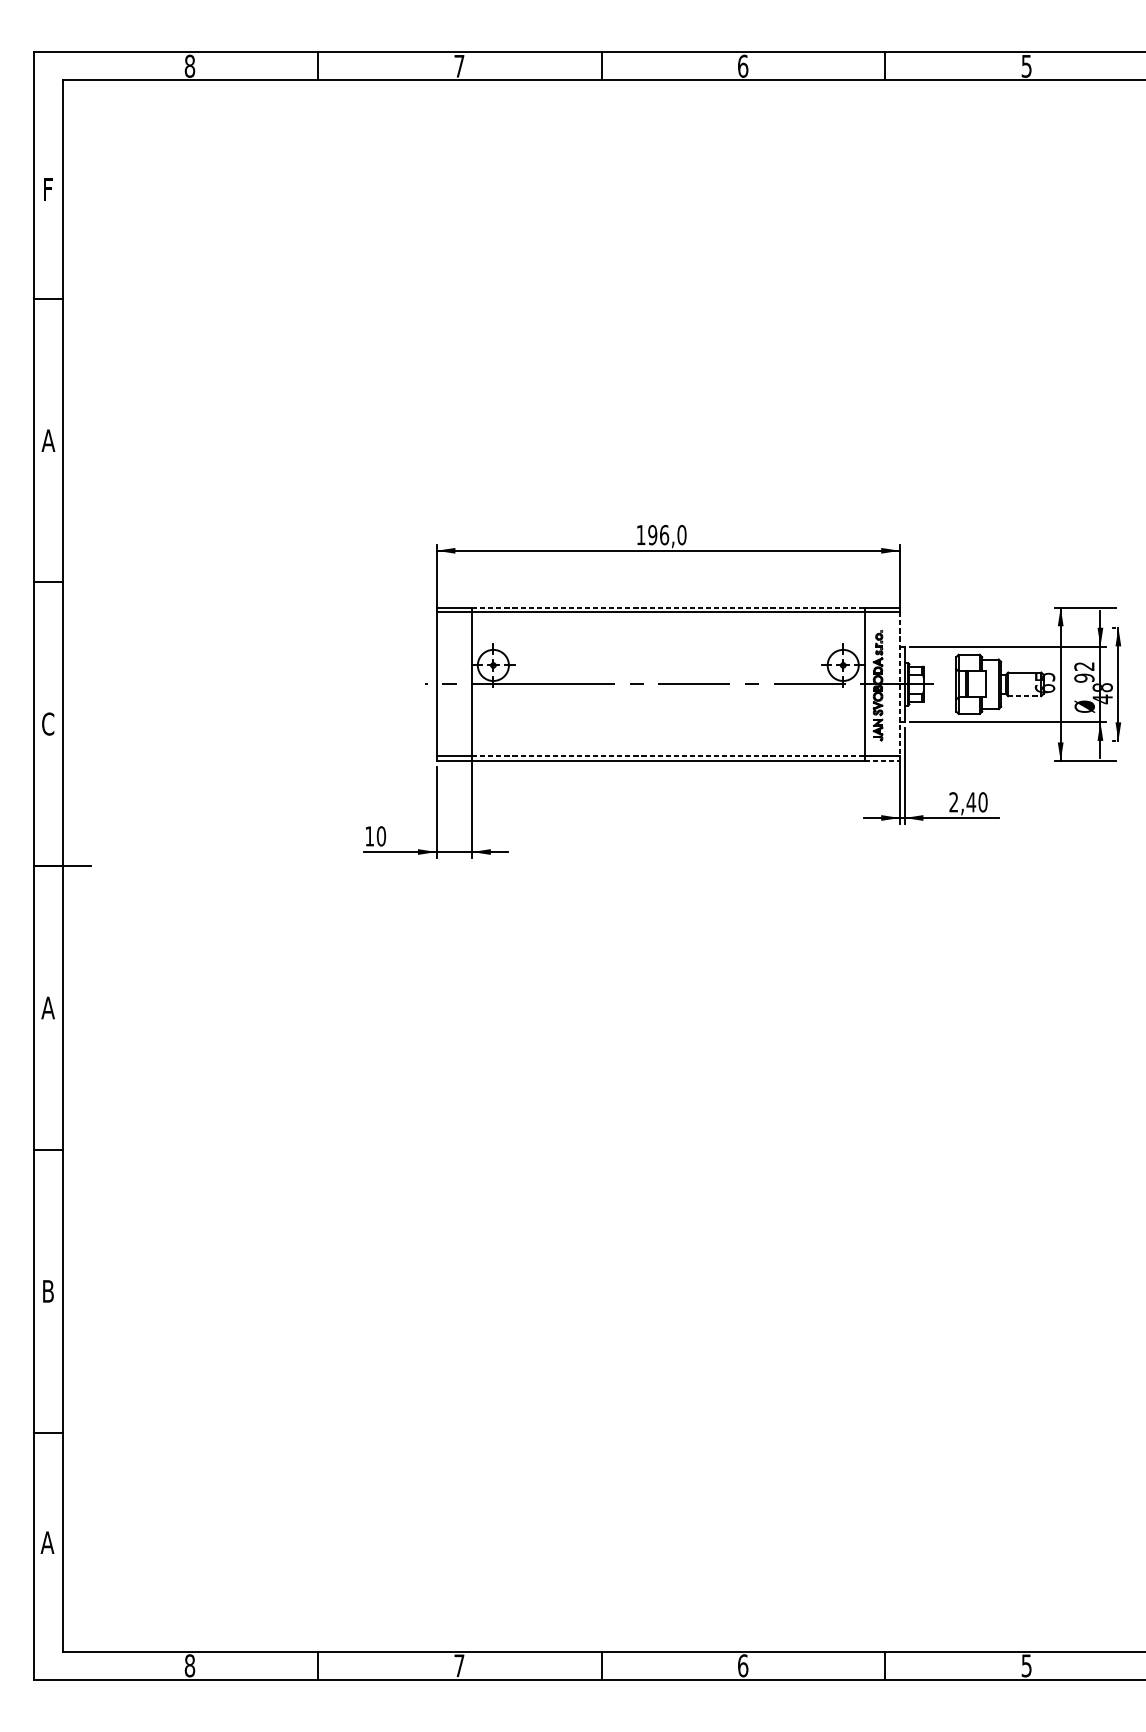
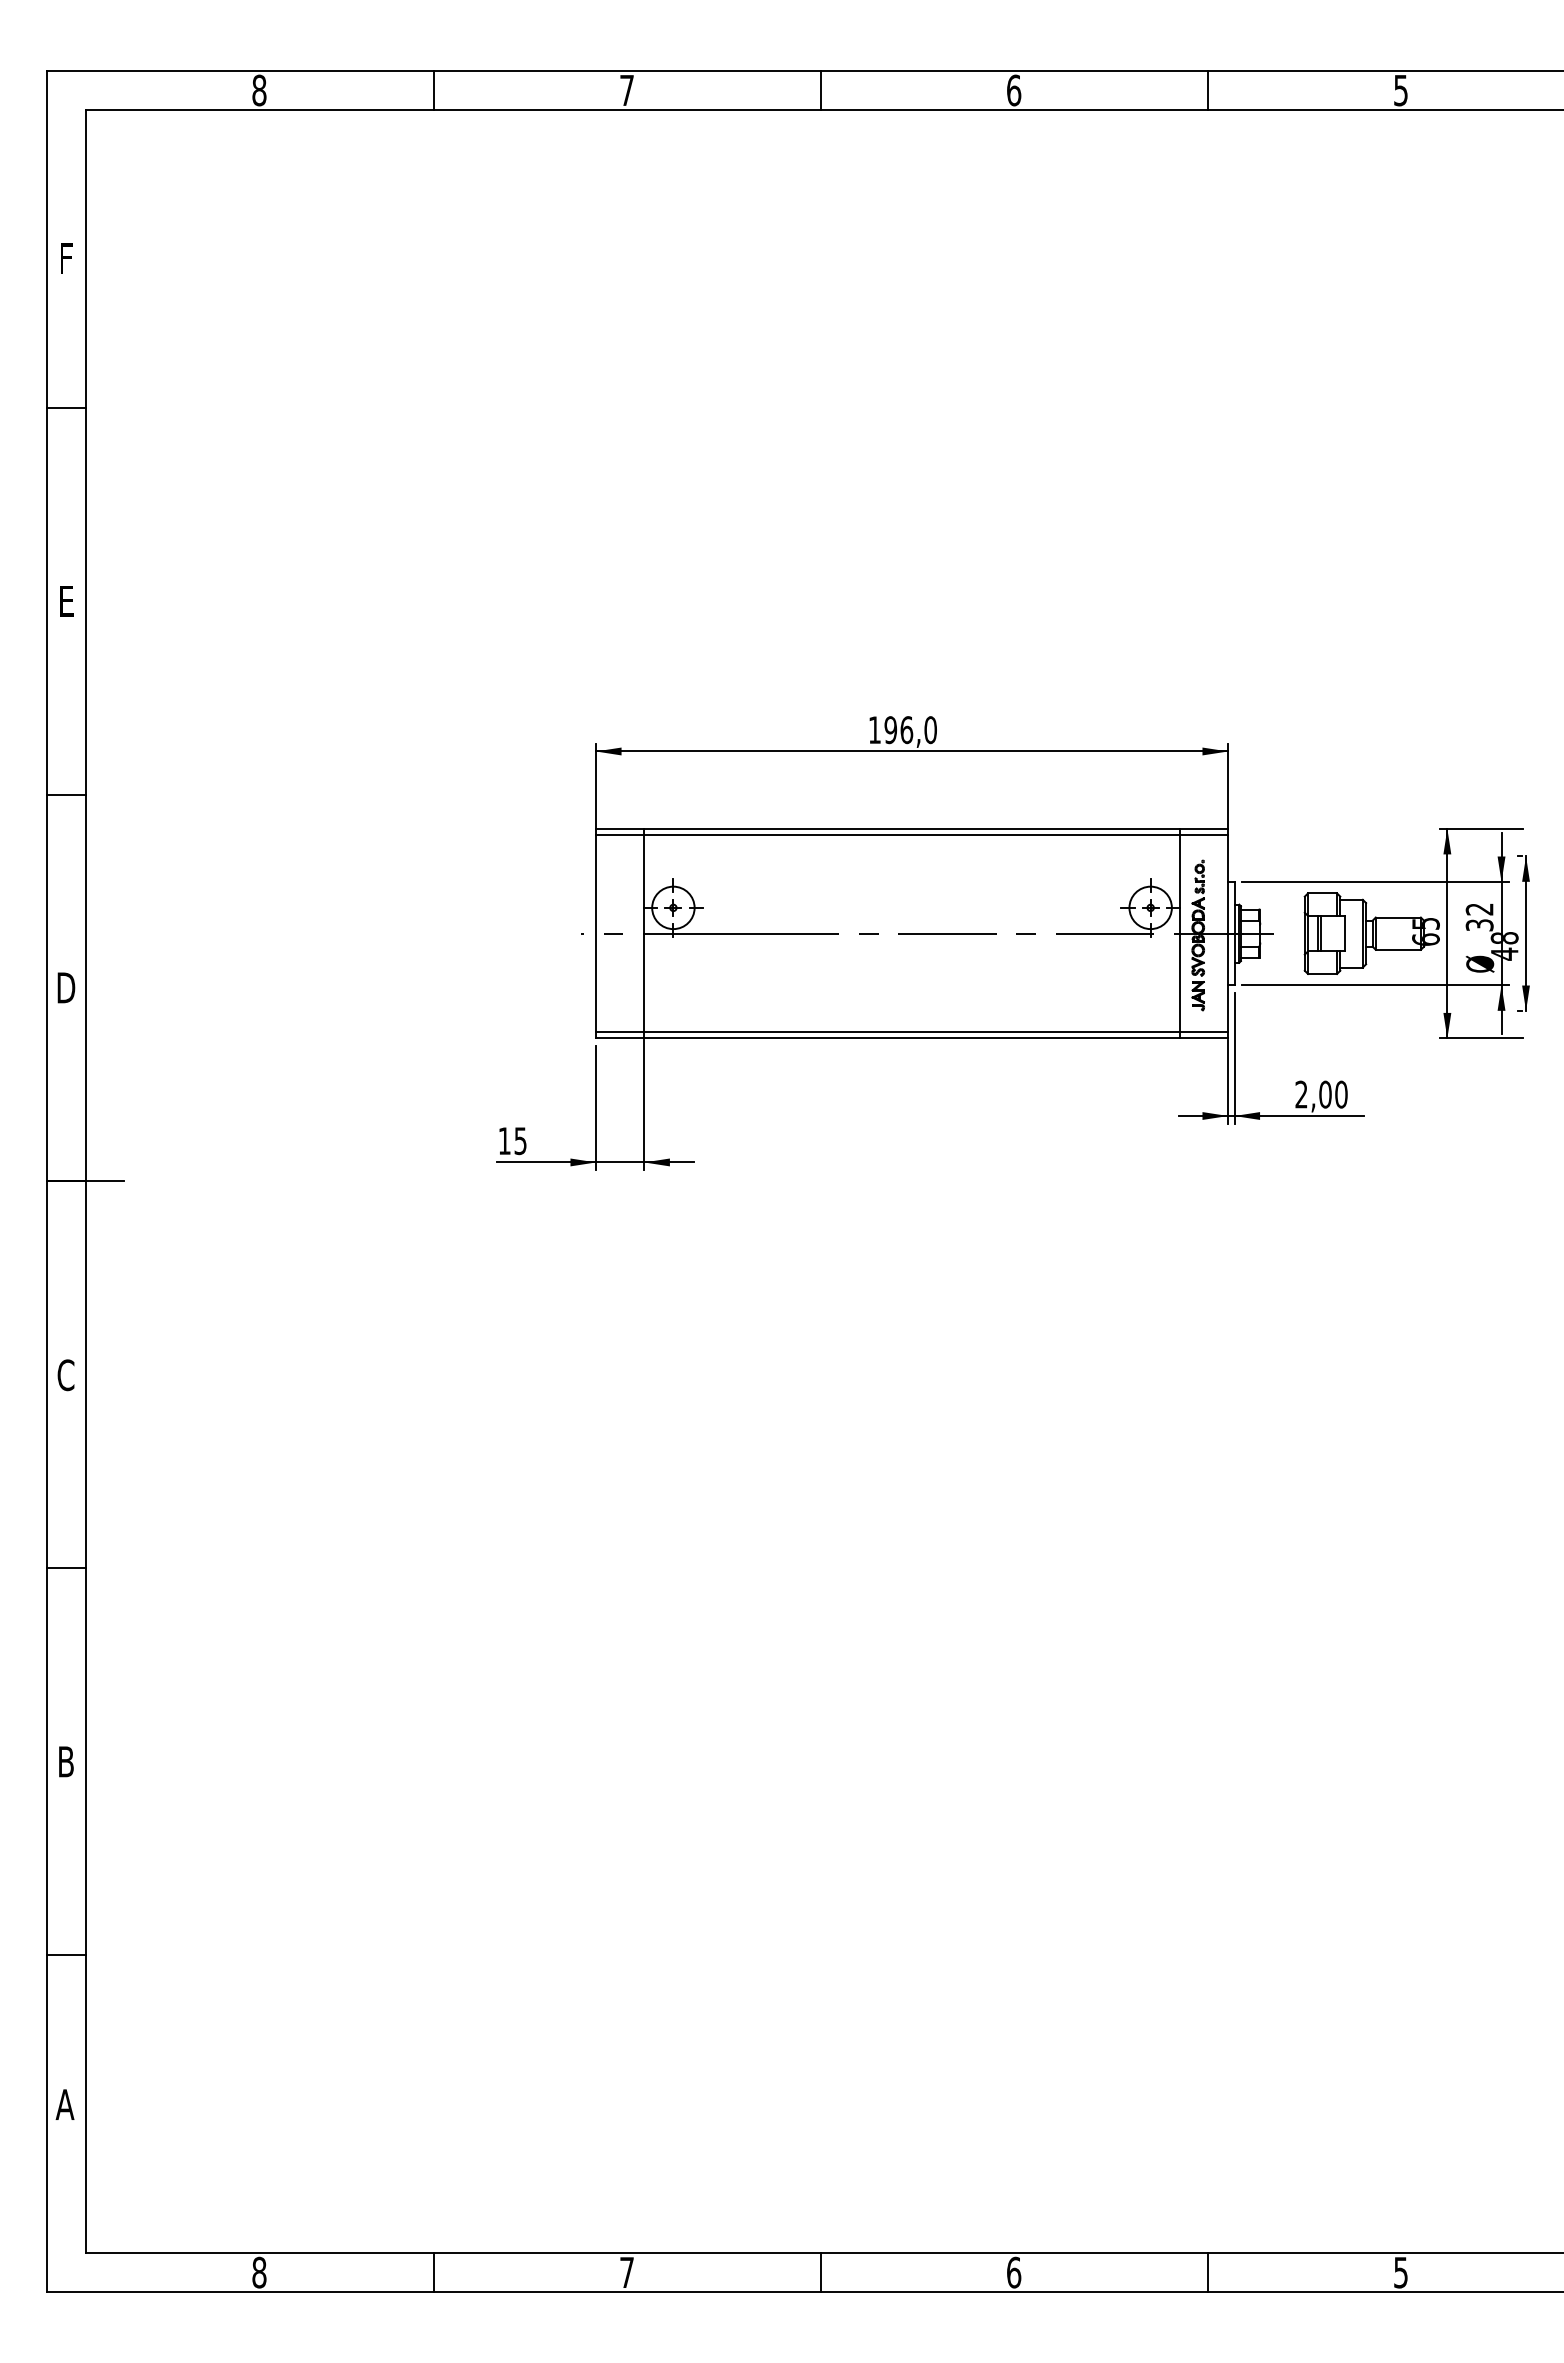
text: (48, 440) -> (66, 601), A -> E
line: (668, 607) -> (912, 828), dashed -> solid
text: (1084, 678) -> (1479, 925), 92 -> 32
line: (900, 684) -> (1228, 934), dashed -> solid
line: (1024, 695) -> (1398, 949), dashed -> solid
text: (48, 723) -> (66, 987), C -> D
line: (668, 756) -> (912, 1032), dashed -> solid
line: (882, 761) -> (1204, 1038), dashed -> solid
text: (971, 802) -> (1325, 1094), 2,40 -> 2,00
text: (381, 836) -> (520, 1141), 10 -> 15
text: (47, 1008) -> (65, 1375), A -> C

